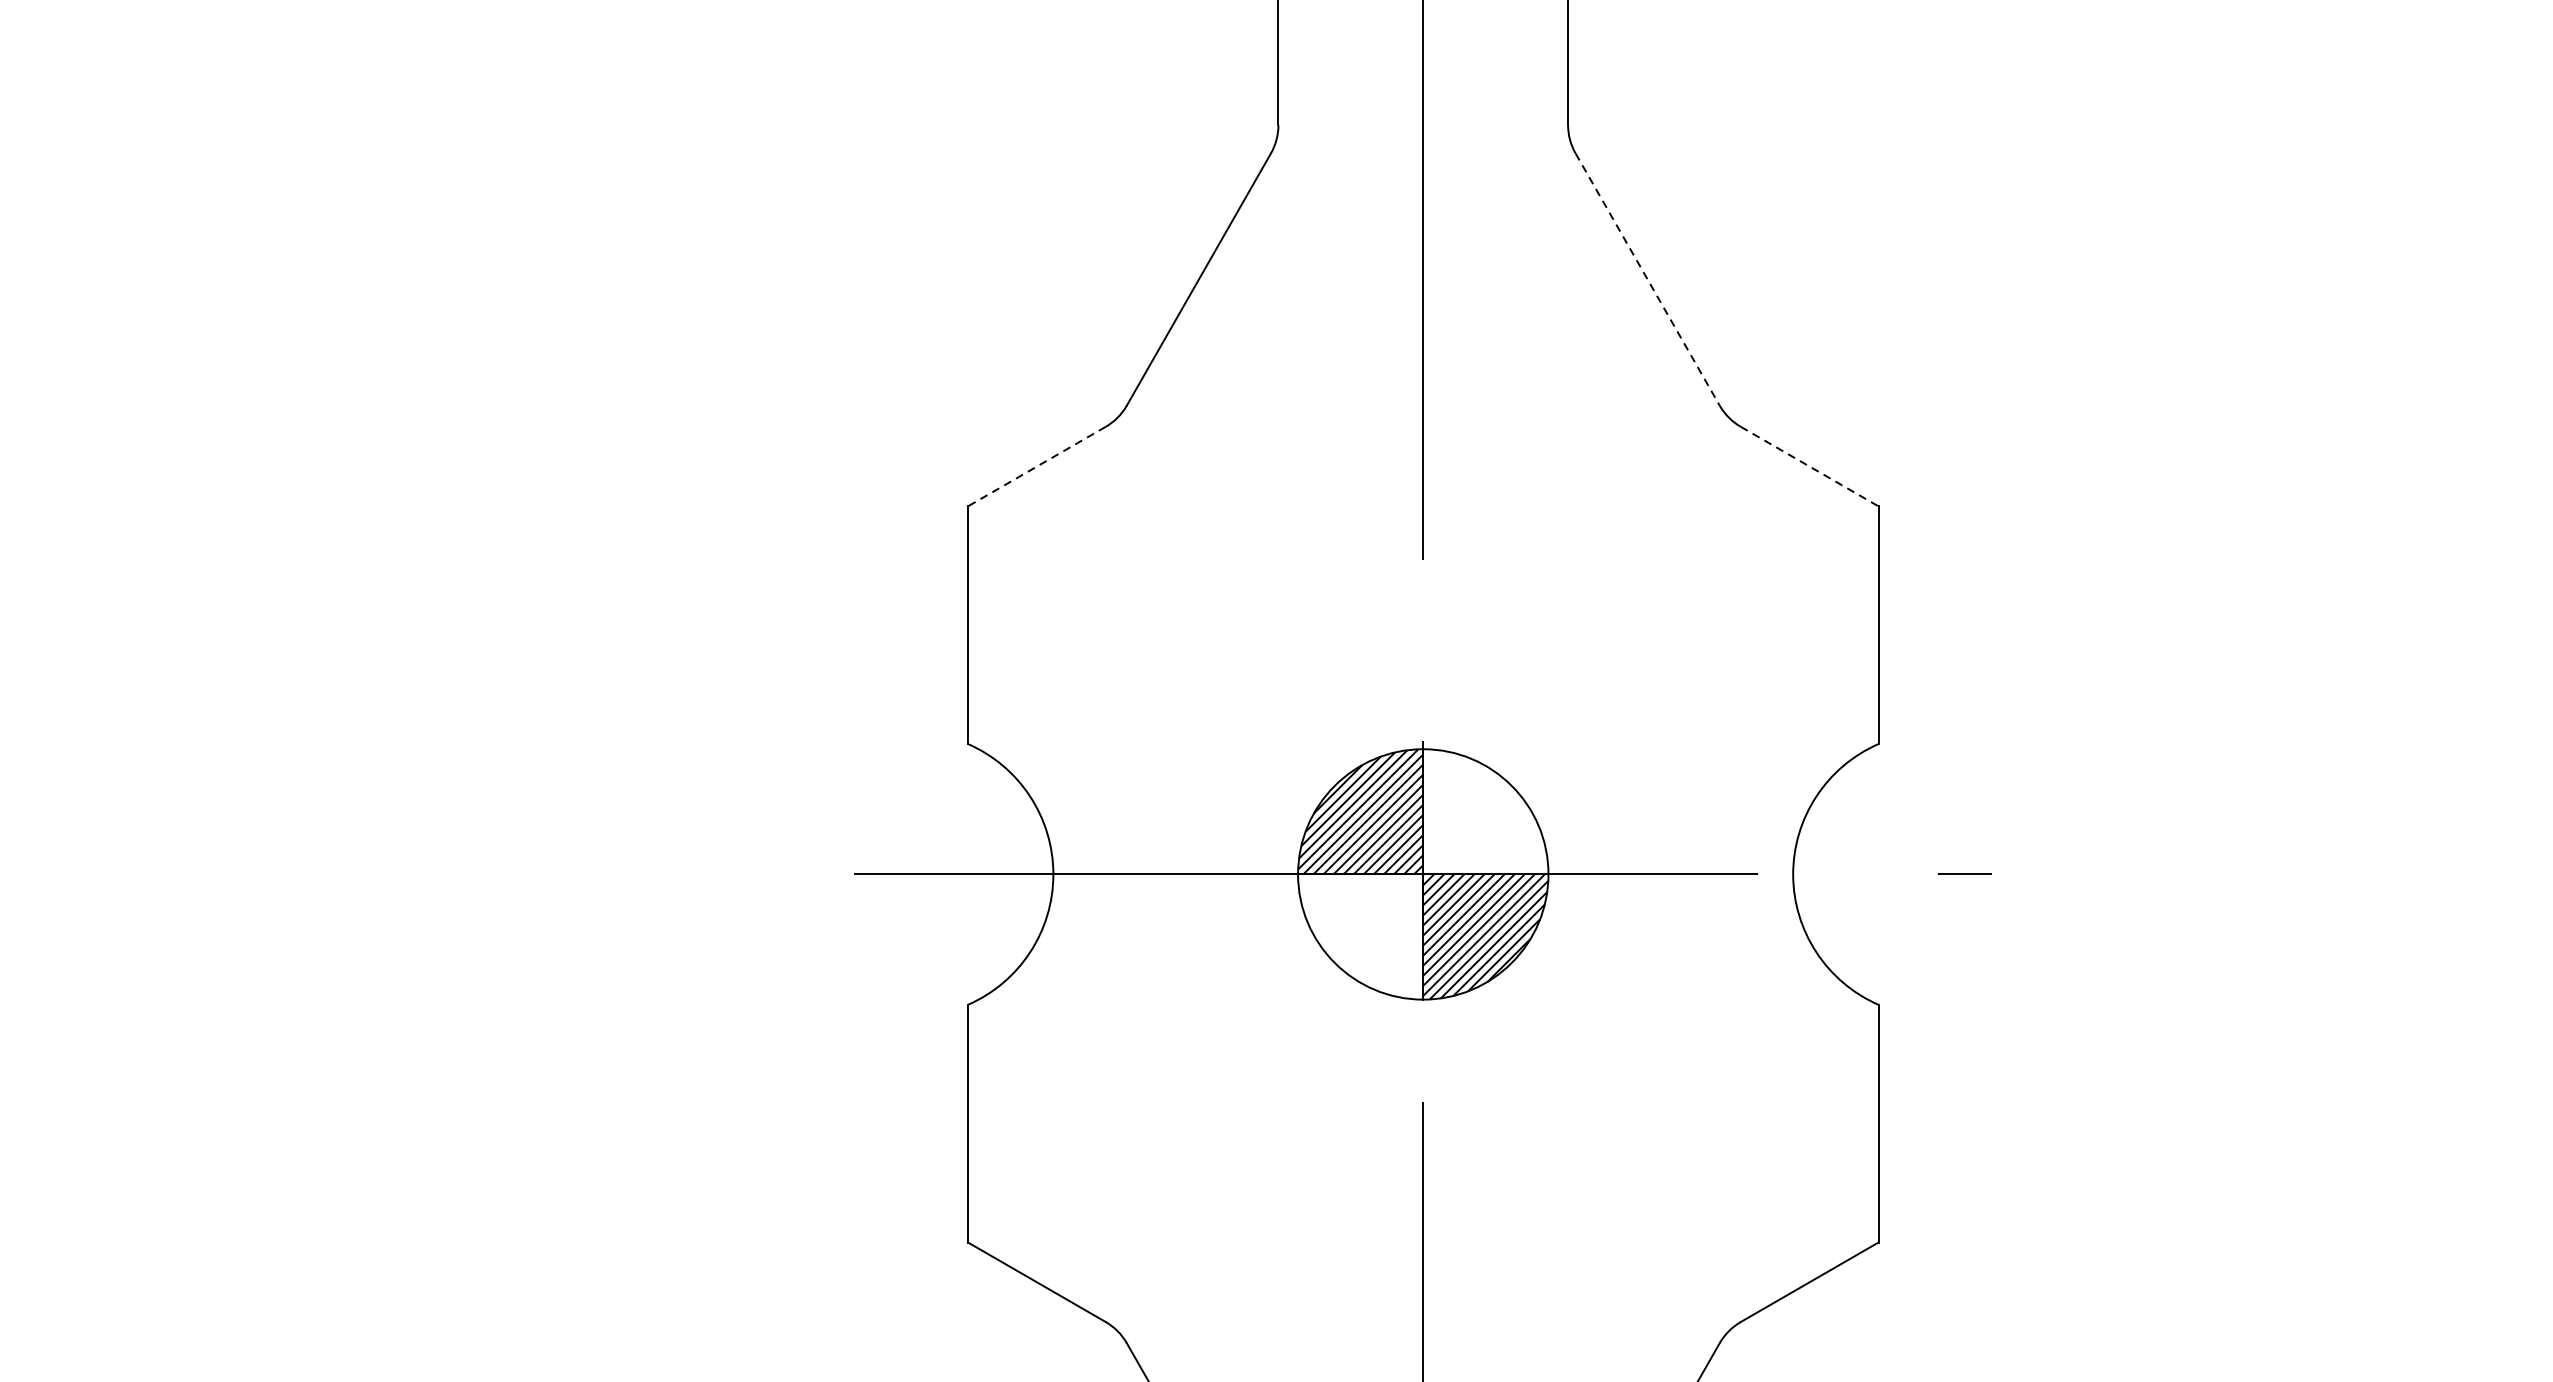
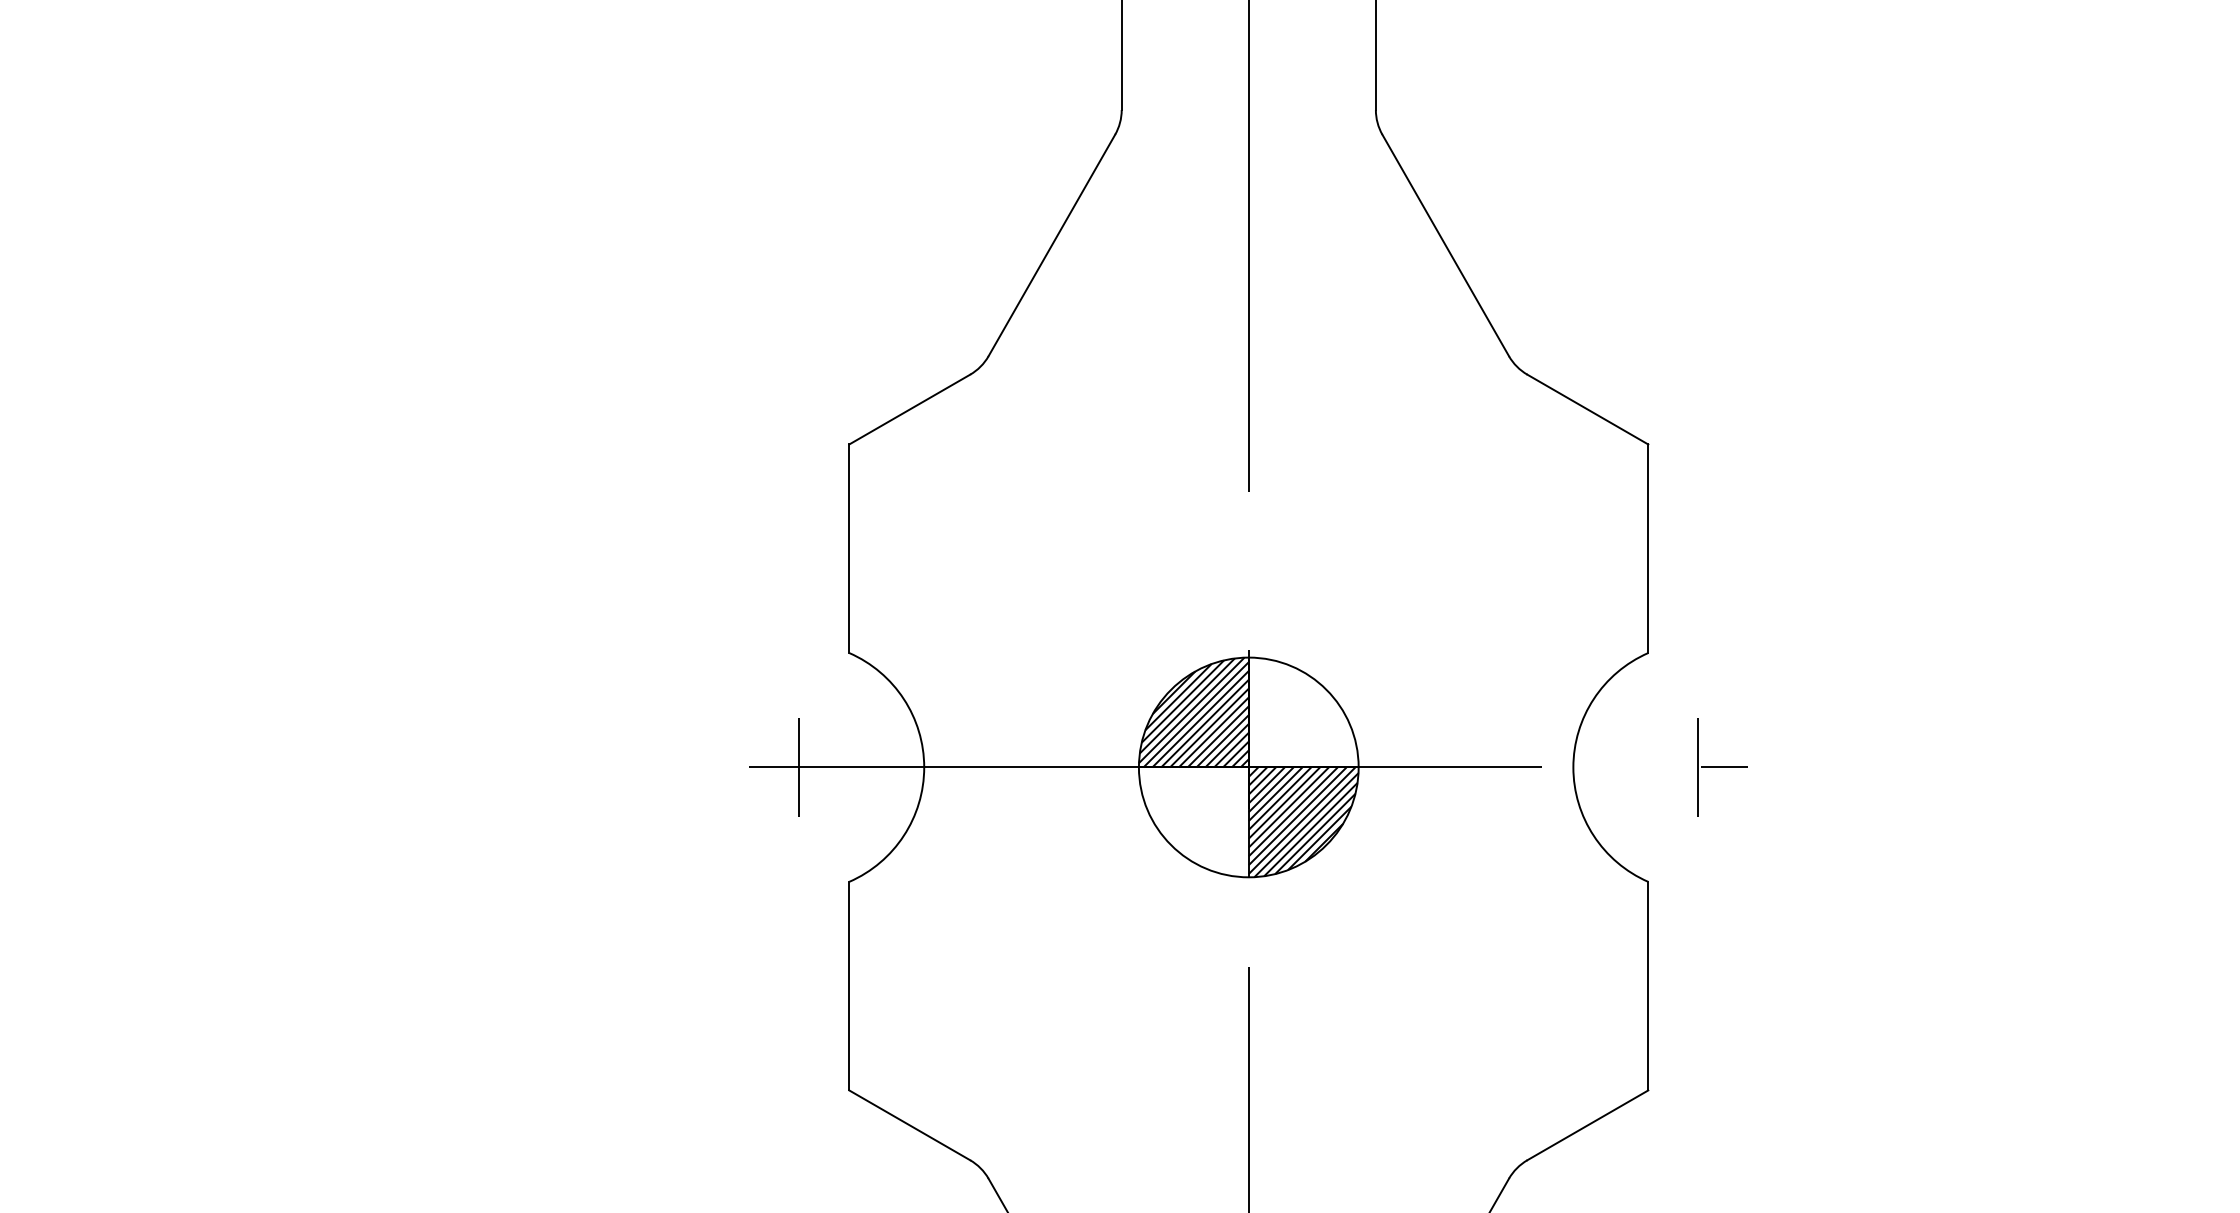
line: (1647, 279) -> (1445, 245), dashed -> solid
line: (1036, 466) -> (909, 409), dashed -> solid
line: (1809, 466) -> (1587, 409), dashed -> solid
line: (911, 874) -> (799, 767), added
line: (1935, 874) -> (1698, 767), added

